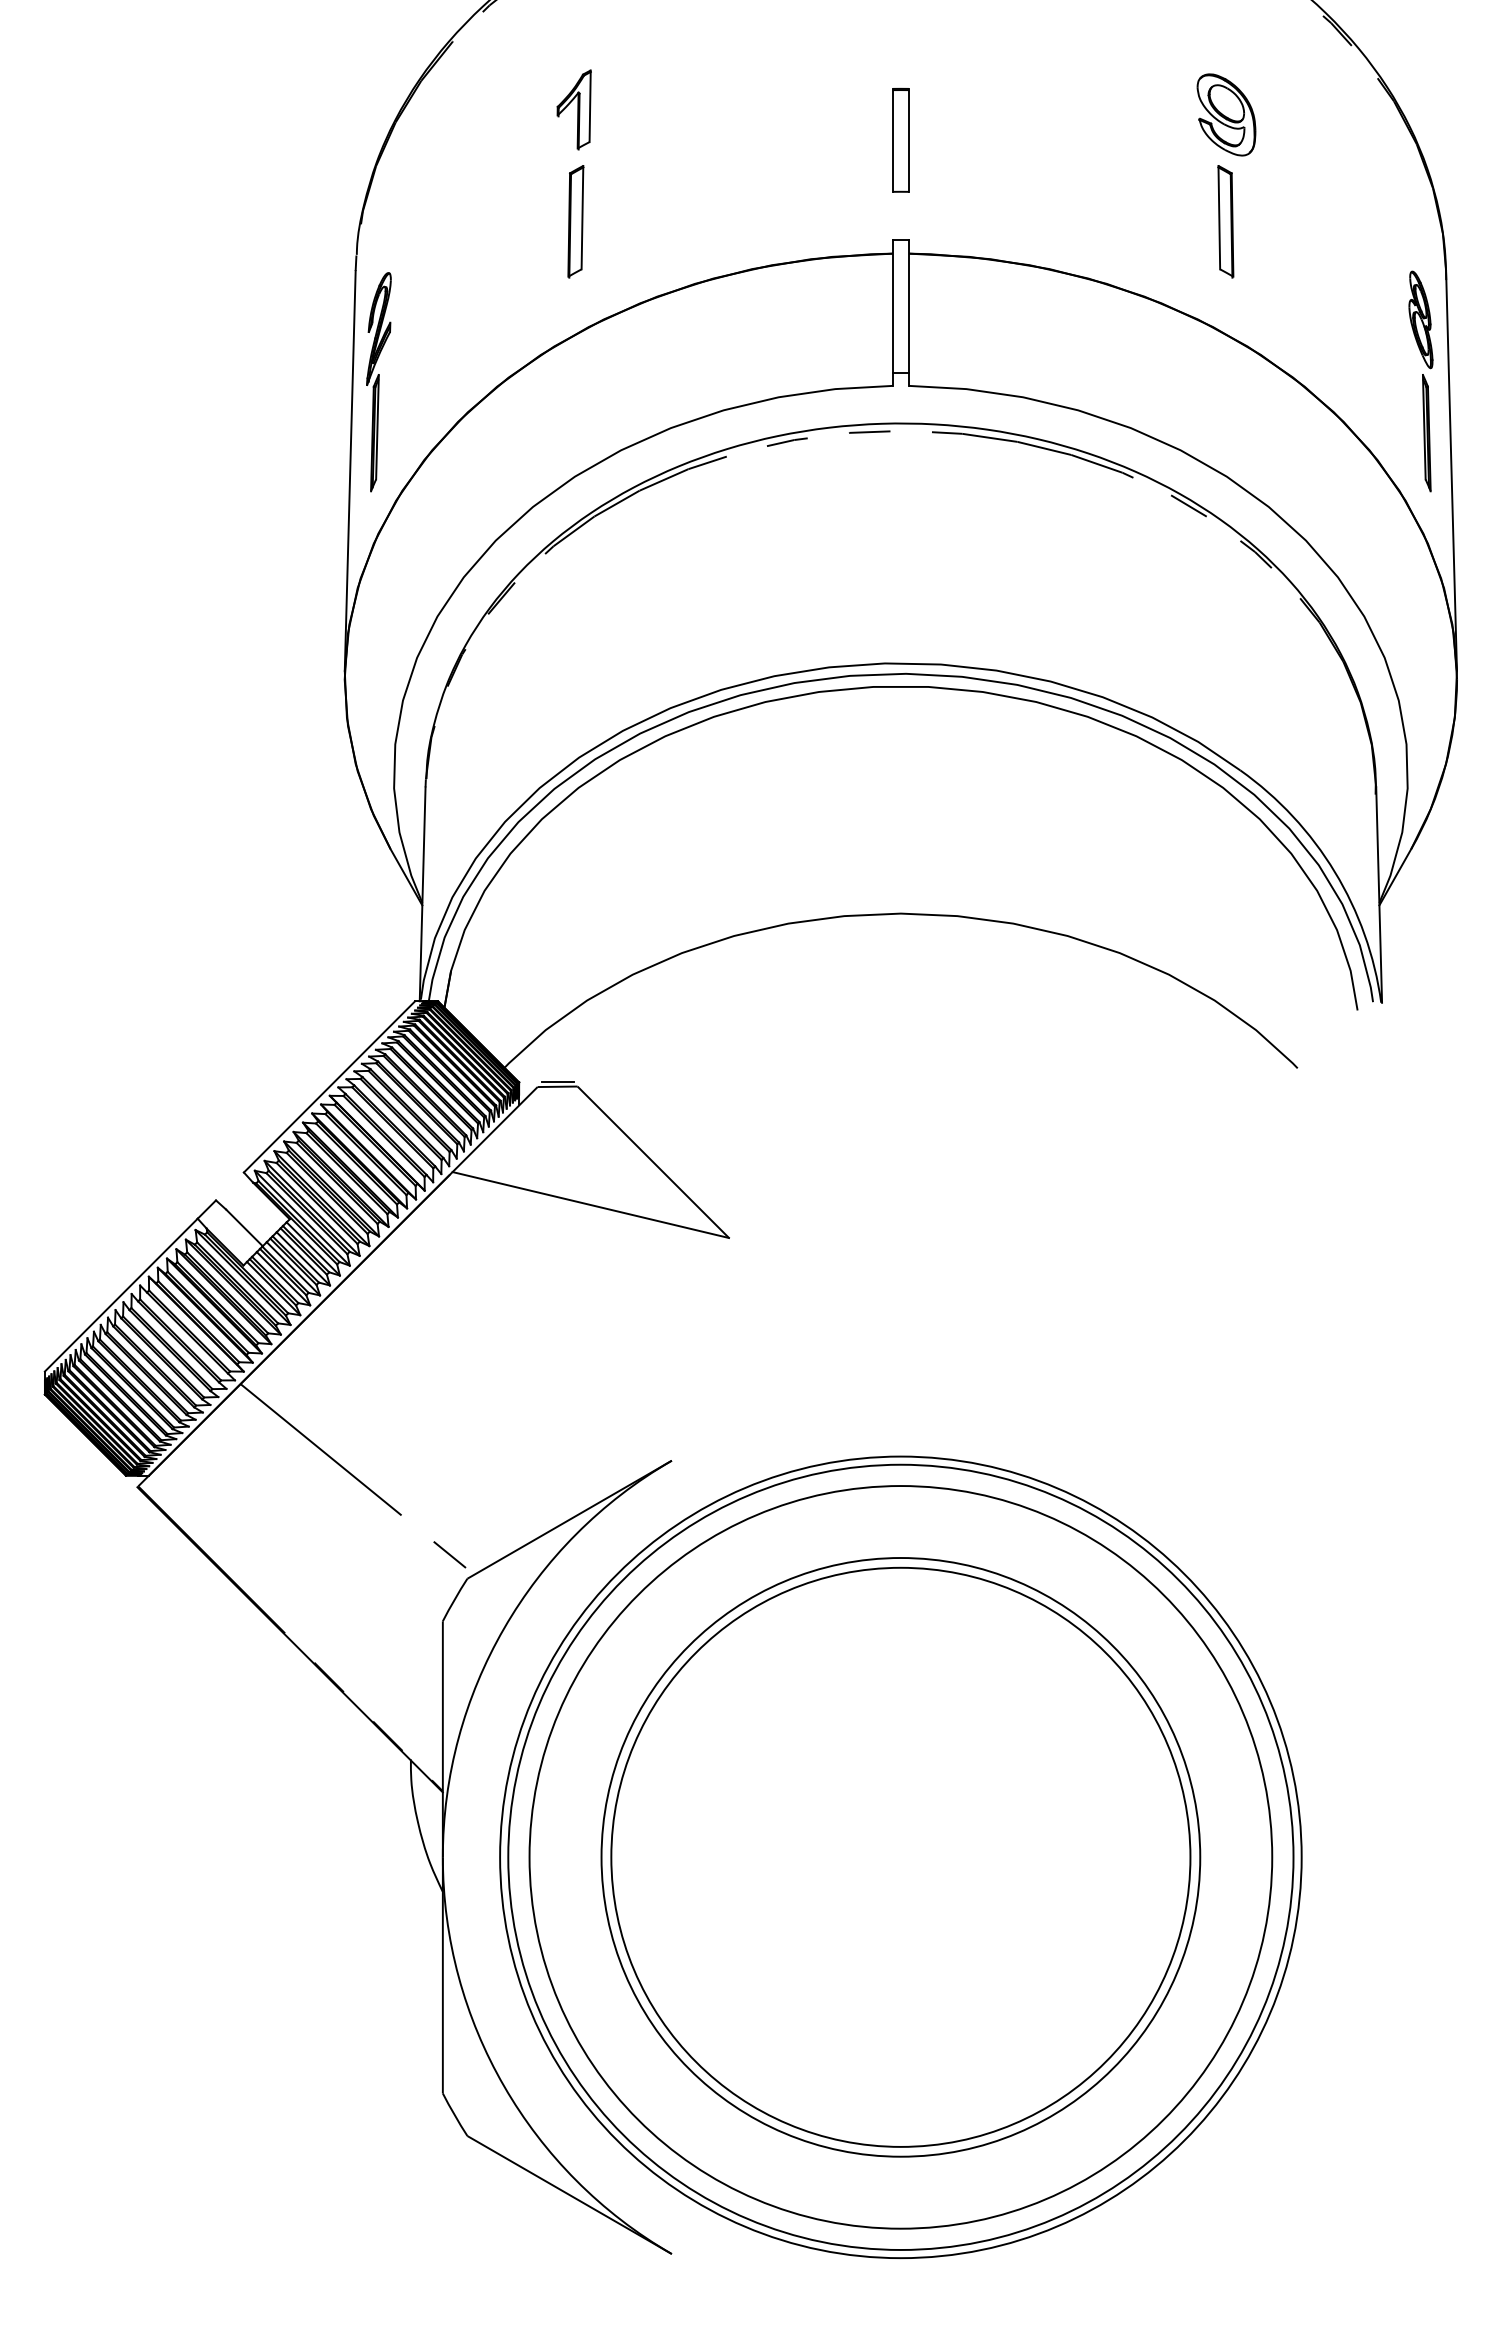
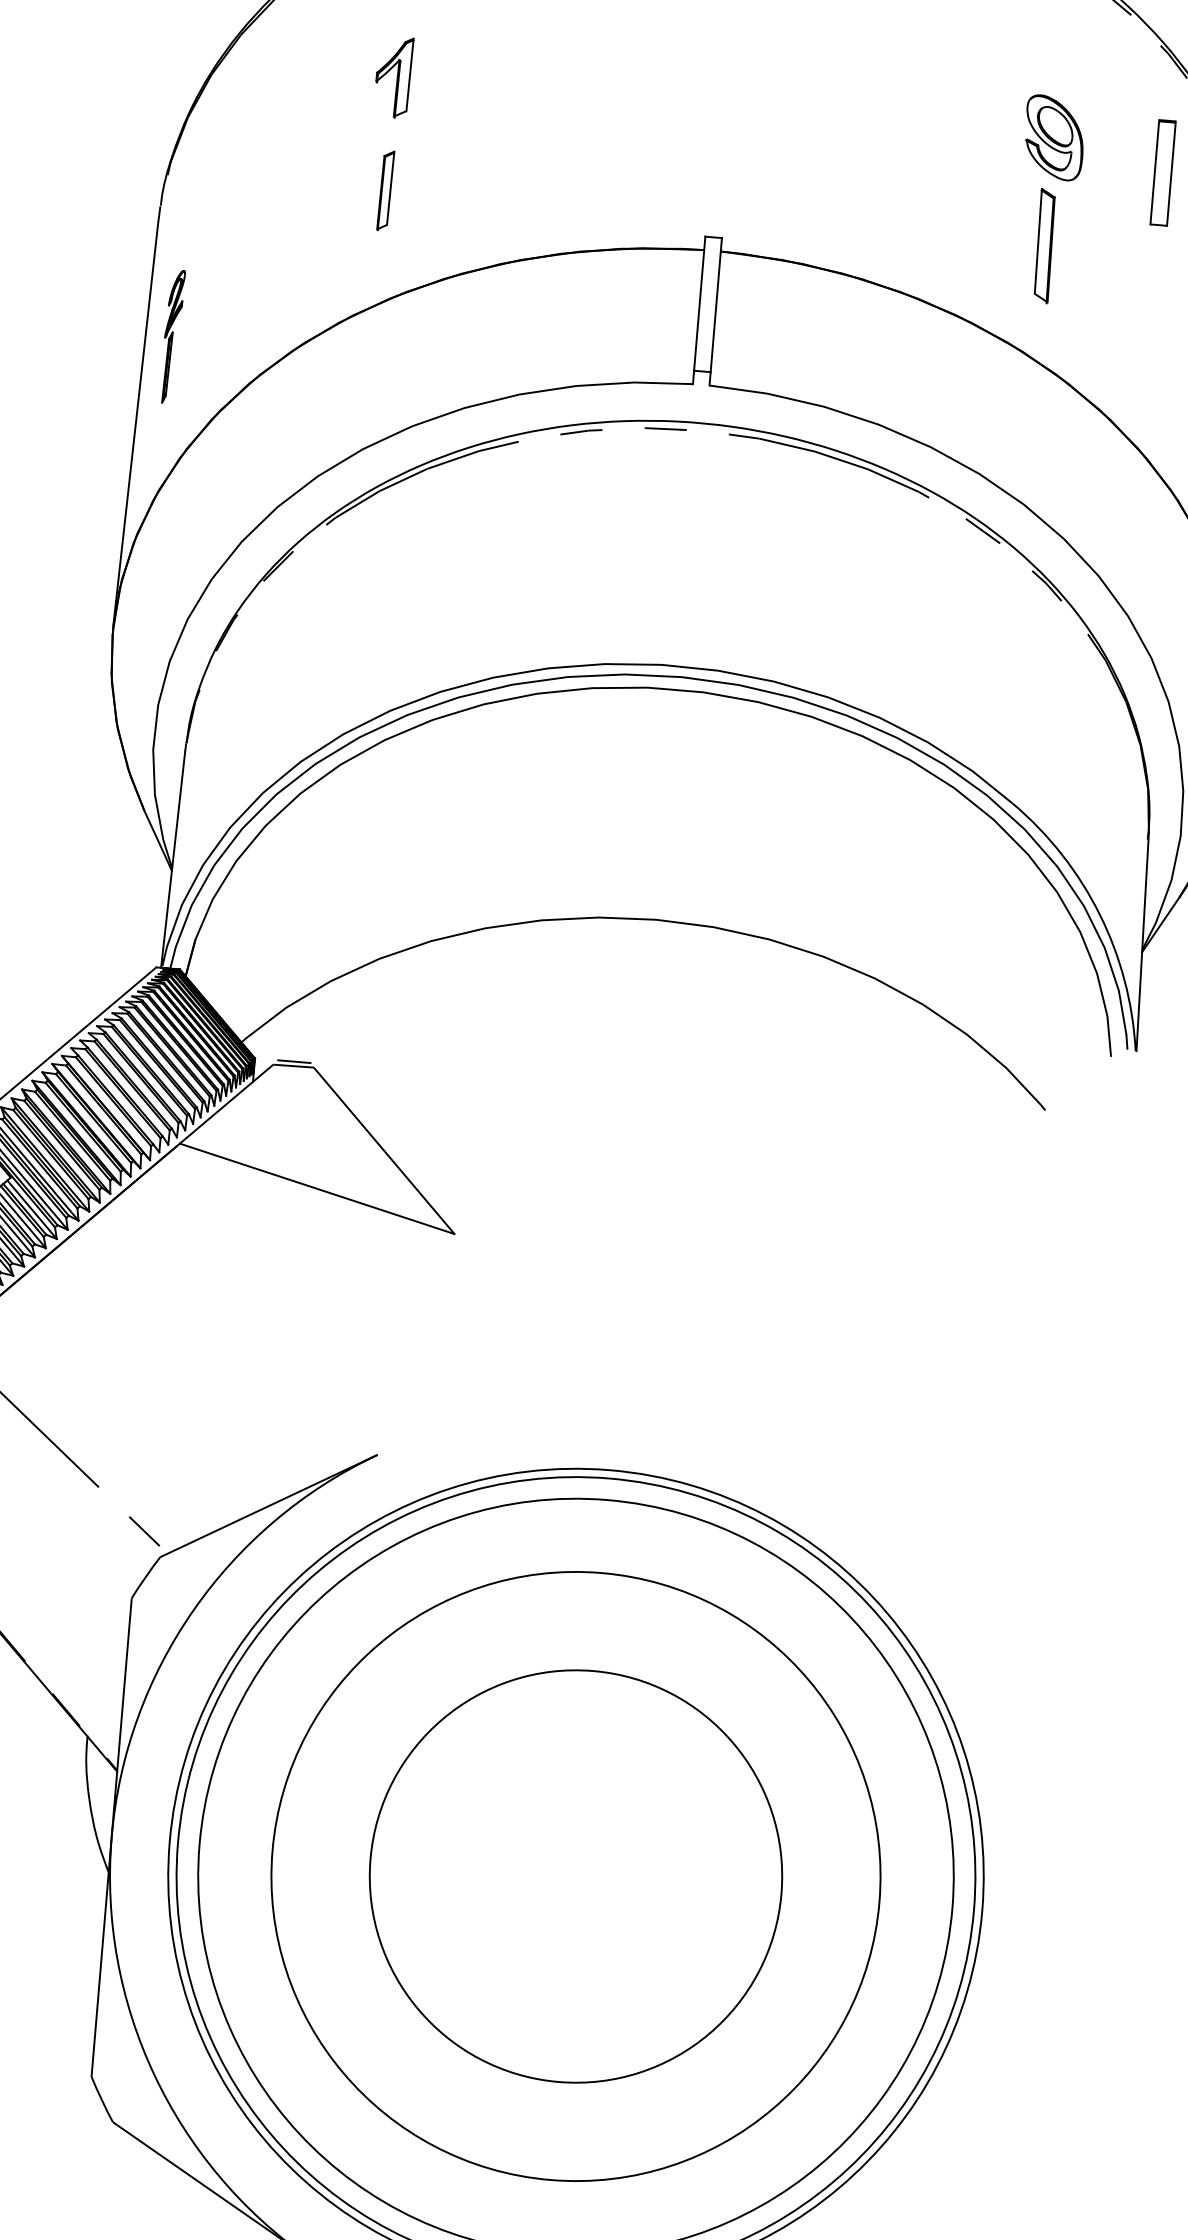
part: (900, 140) -> (1162, 173), moved
part: (575, 221) -> (385, 190), size x0.7
part: (378, 382) -> (171, 336), size x0.6
circle: (900, 1856) -> (575, 1875), size x0.7

